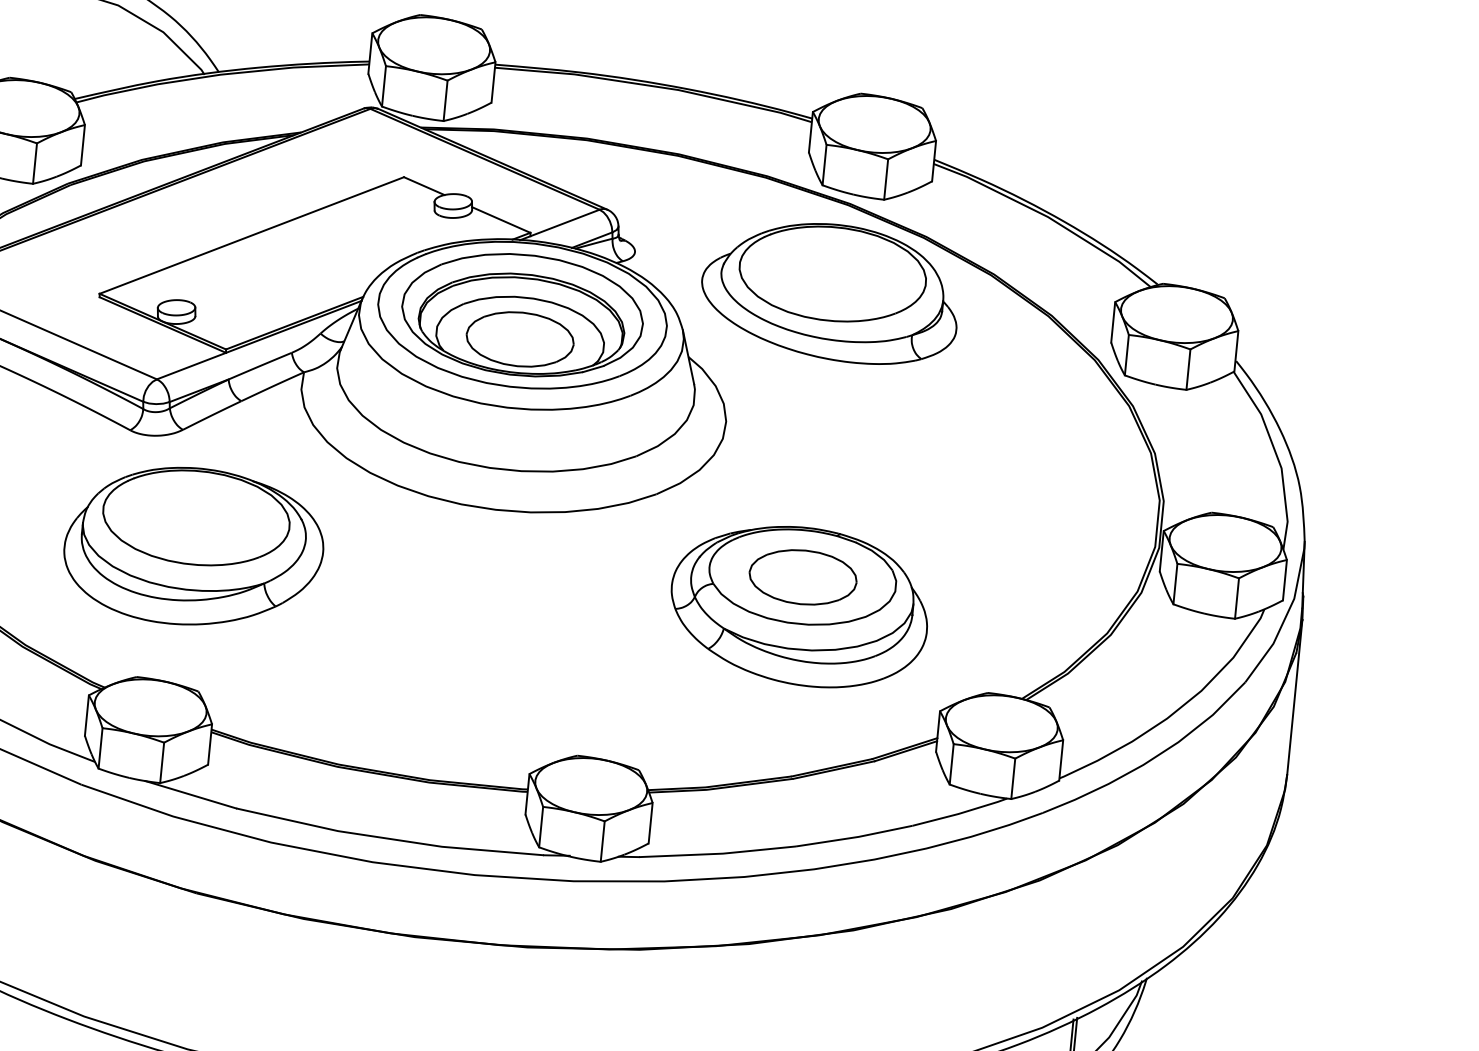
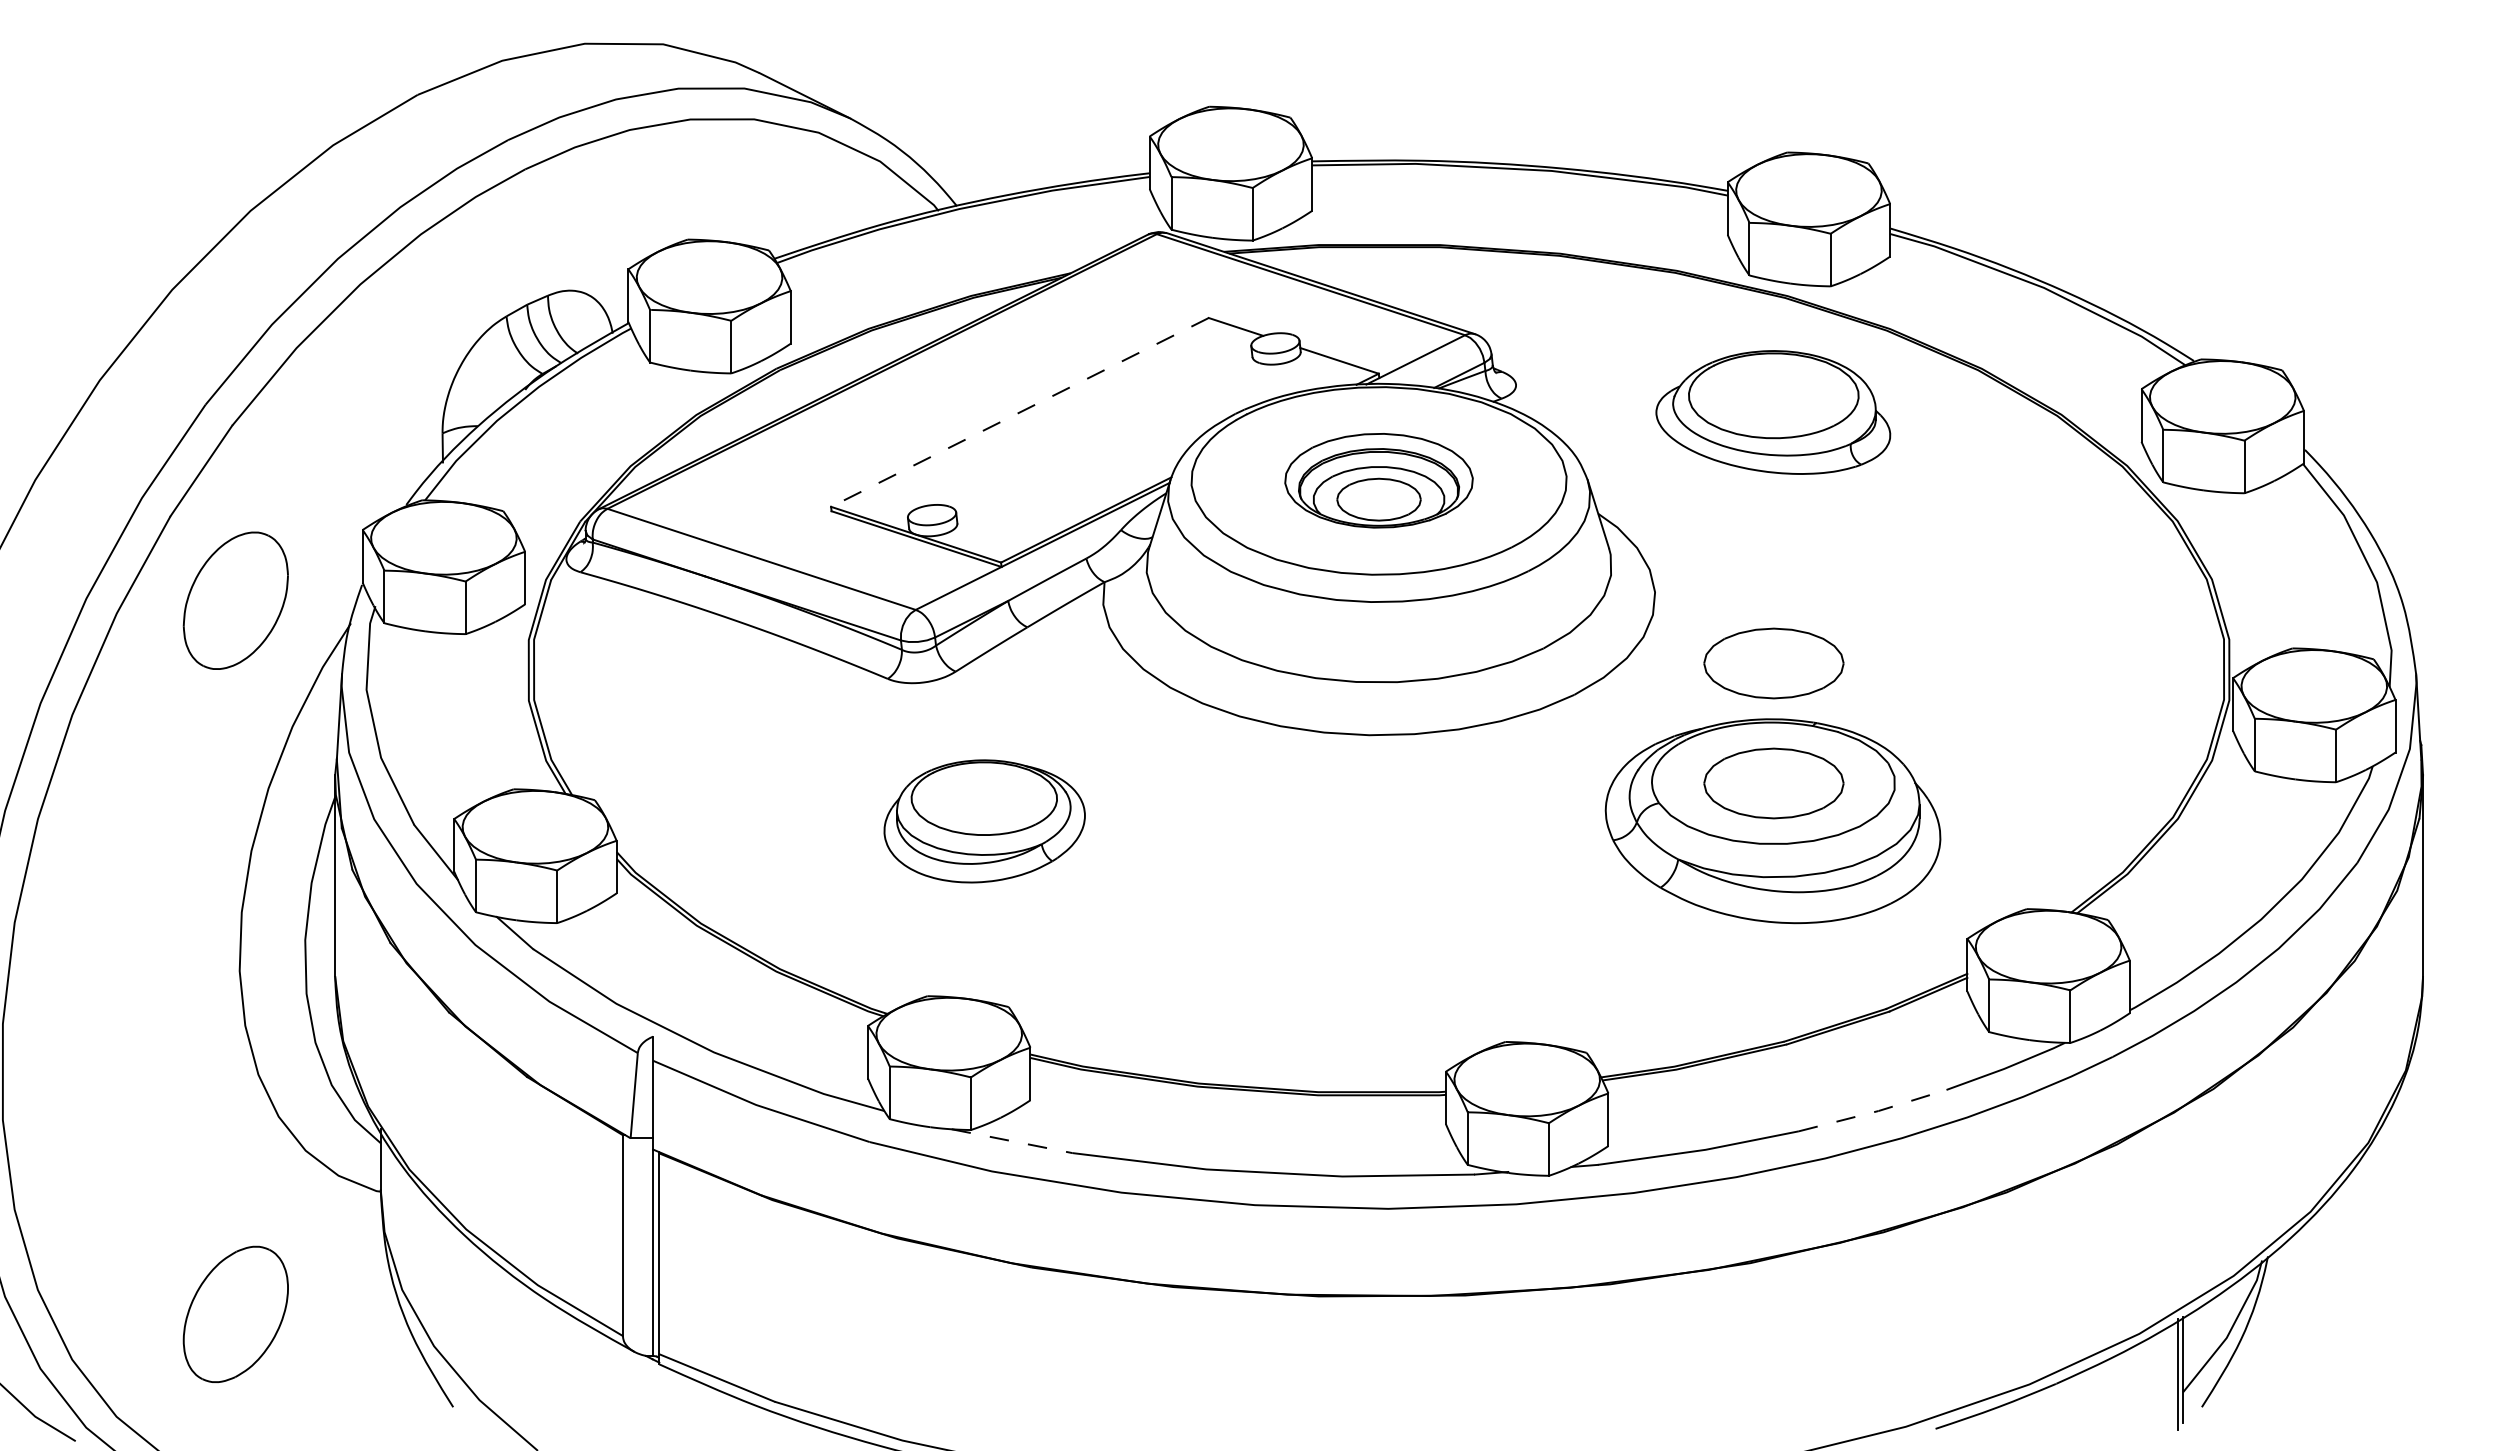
line: (251, 235) -> (1019, 412), solid -> dashed
part: (830, 292) -> (1773, 412), size x0.7
part: (522, 314) -> (1378, 480), size x0.6
part: (811, 485) -> (1773, 663), added
part: (193, 547) -> (984, 821), size x0.6
line: (191, 795) -> (1012, 1141), solid -> dashed
line: (854, 837) -> (1873, 1112), solid -> dashed

